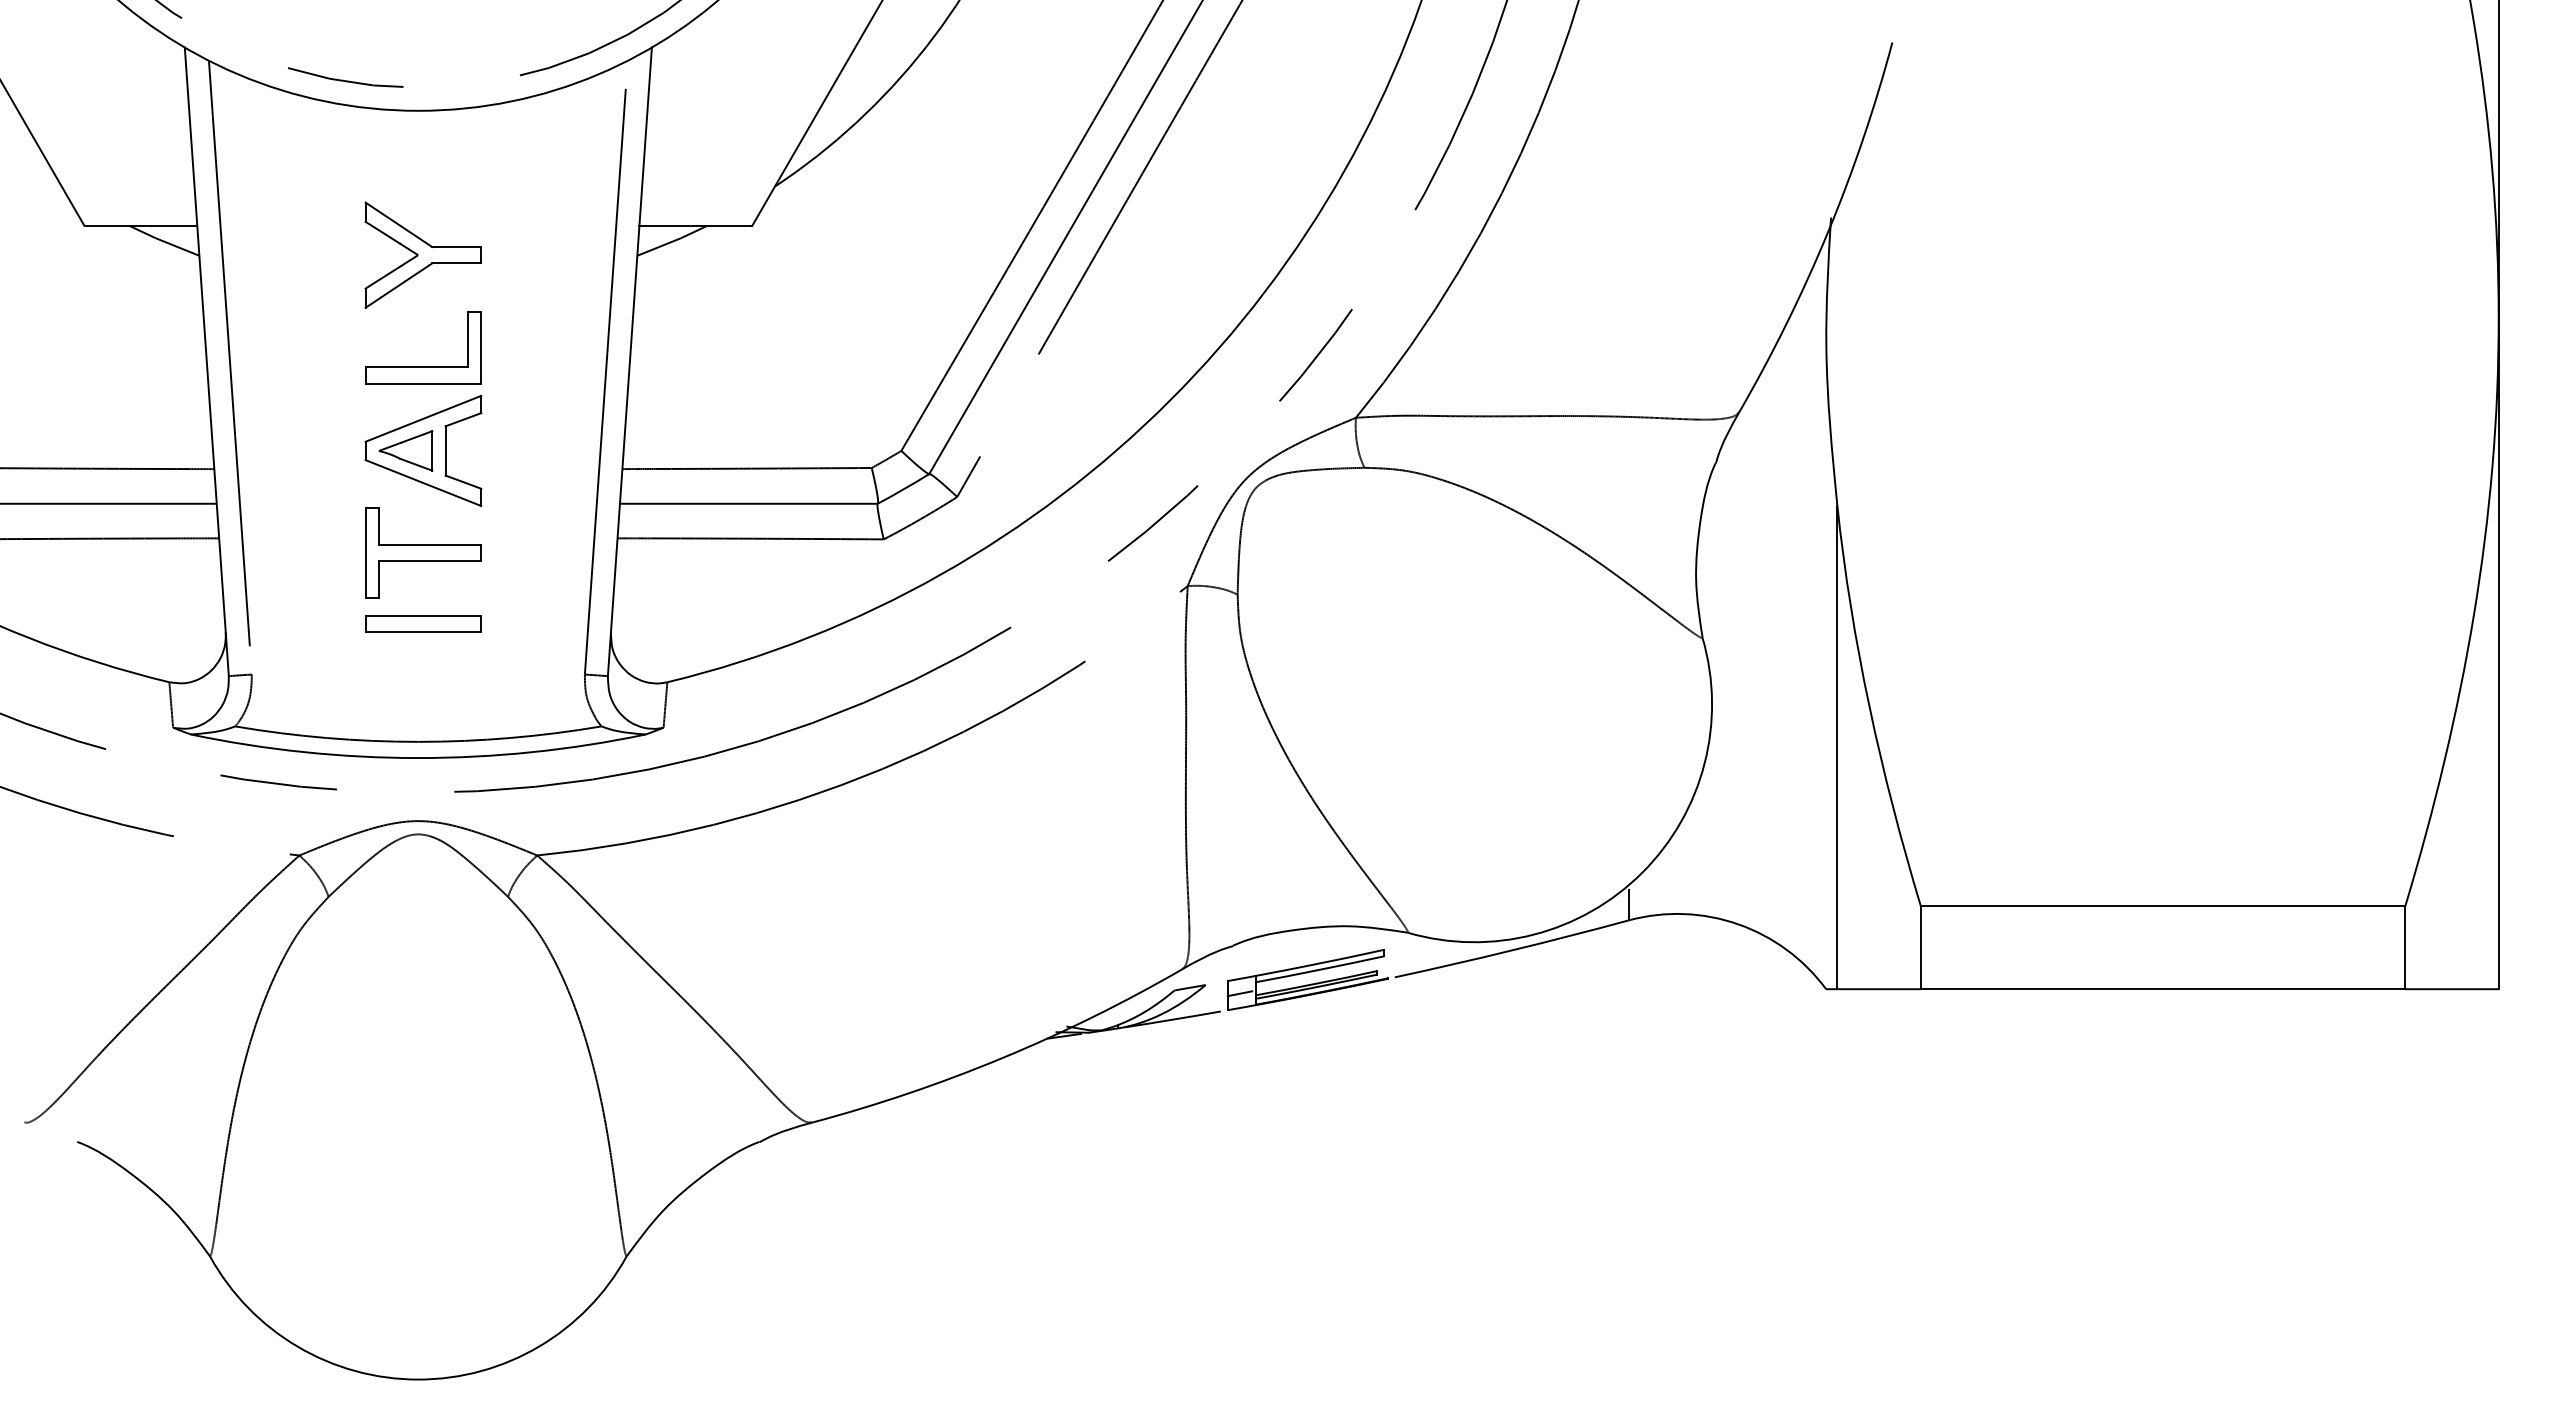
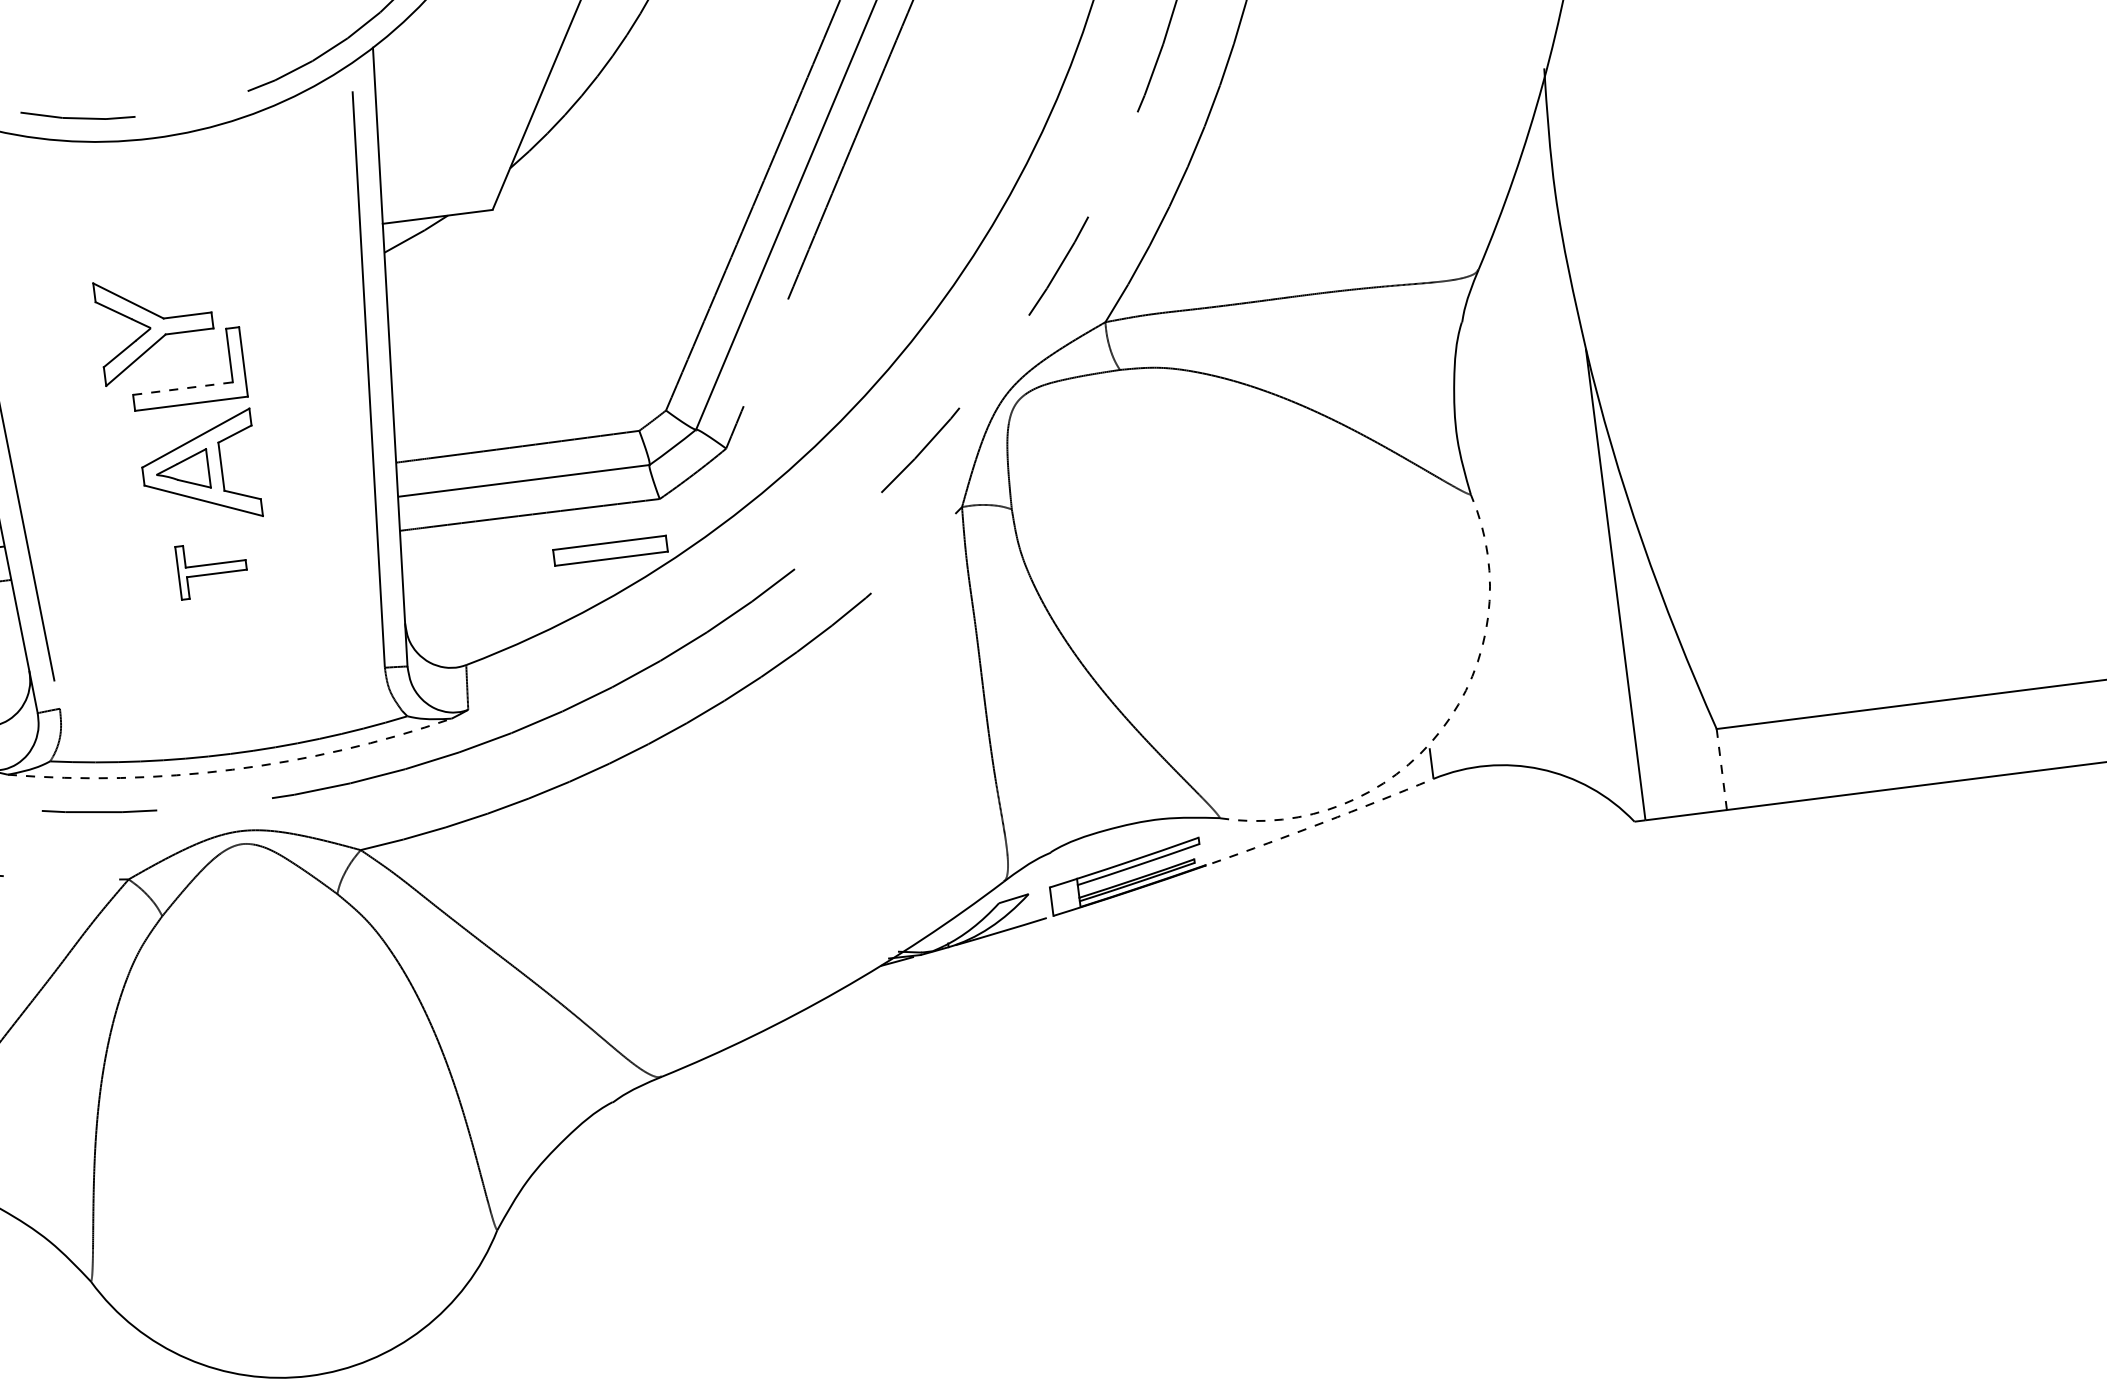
part: (422, 254) -> (155, 327), moved
line: (417, 367) -> (183, 388), solid -> dashed
part: (423, 552) -> (212, 568), size x0.6
part: (423, 623) -> (610, 549), moved
arc: (418, 758) -> (232, 770), solid -> dashed
arc: (1642, 872) -> (1441, 730), solid -> dashed
line: (1920, 947) -> (1721, 769), solid -> dashed
arc: (1512, 950) -> (1323, 822), solid -> dashed
line: (1239, 993) -> (1062, 898), removed

